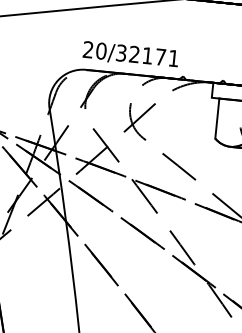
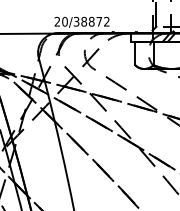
text: (154, 55) -> (95, 21), 20/32171 -> 20/38872

